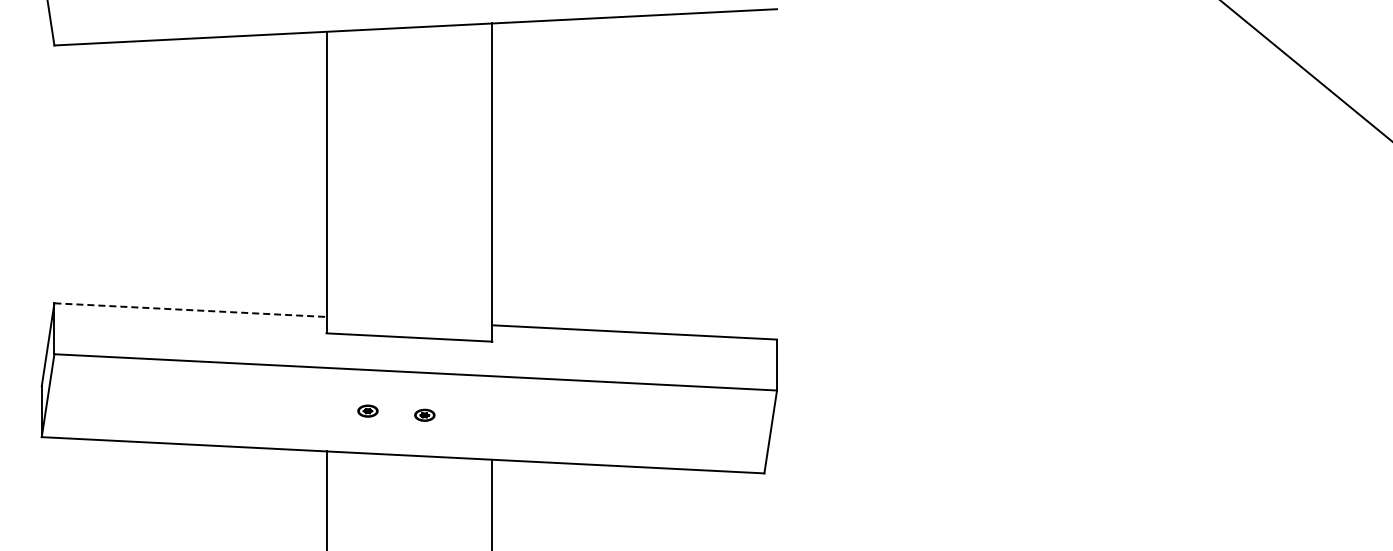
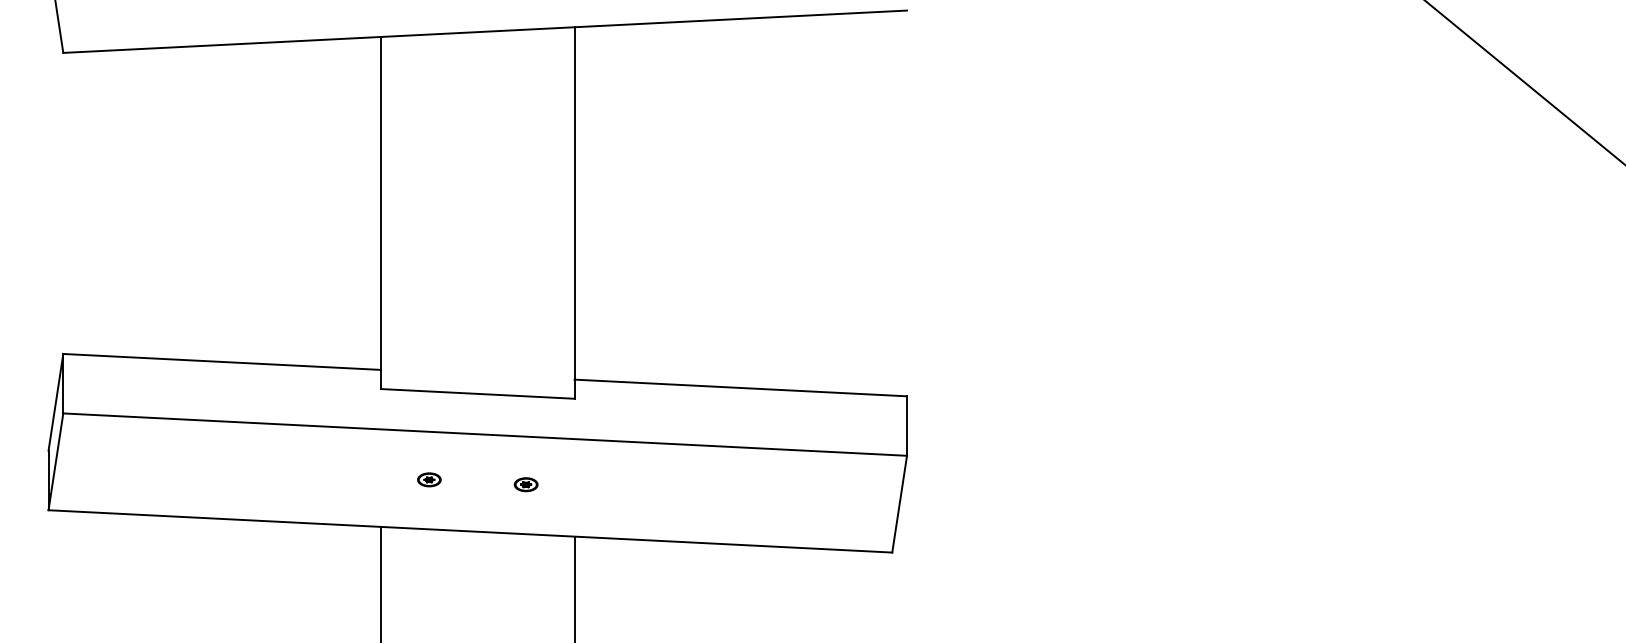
line: (190, 310) -> (222, 362), dashed -> solid
part: (424, 414) -> (525, 483), moved

